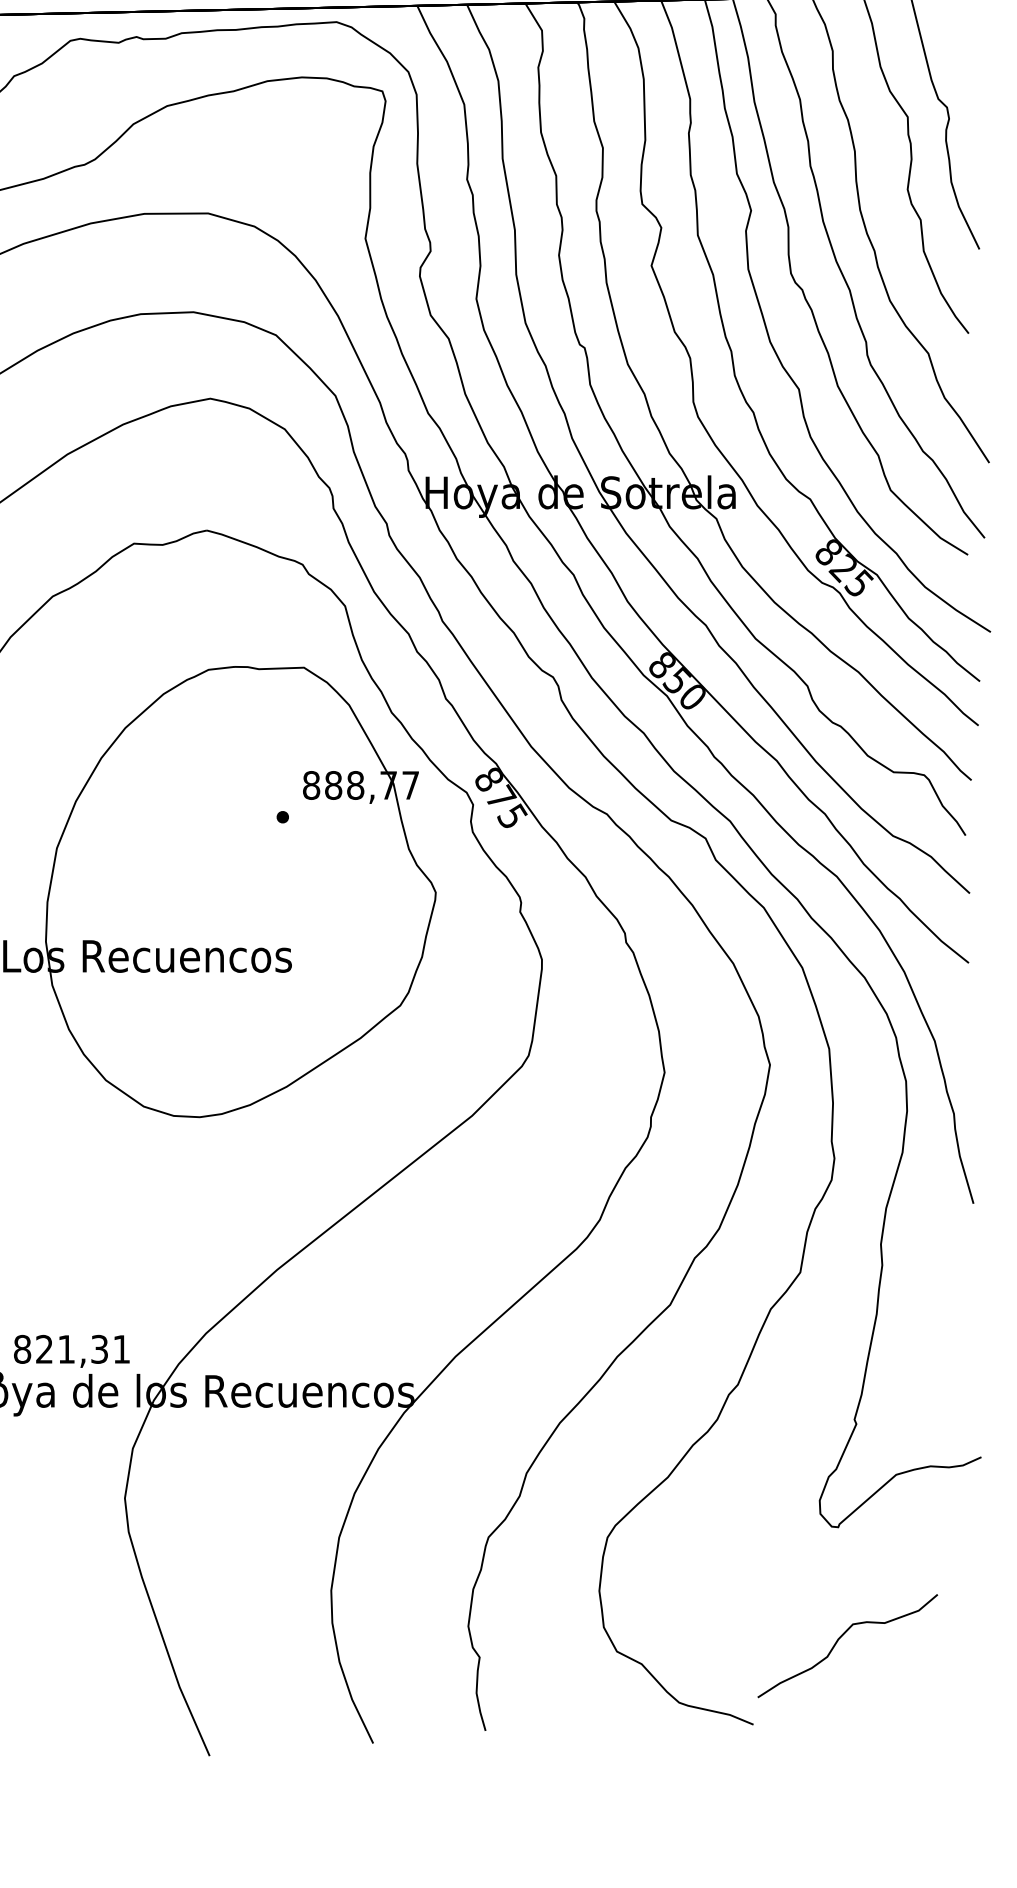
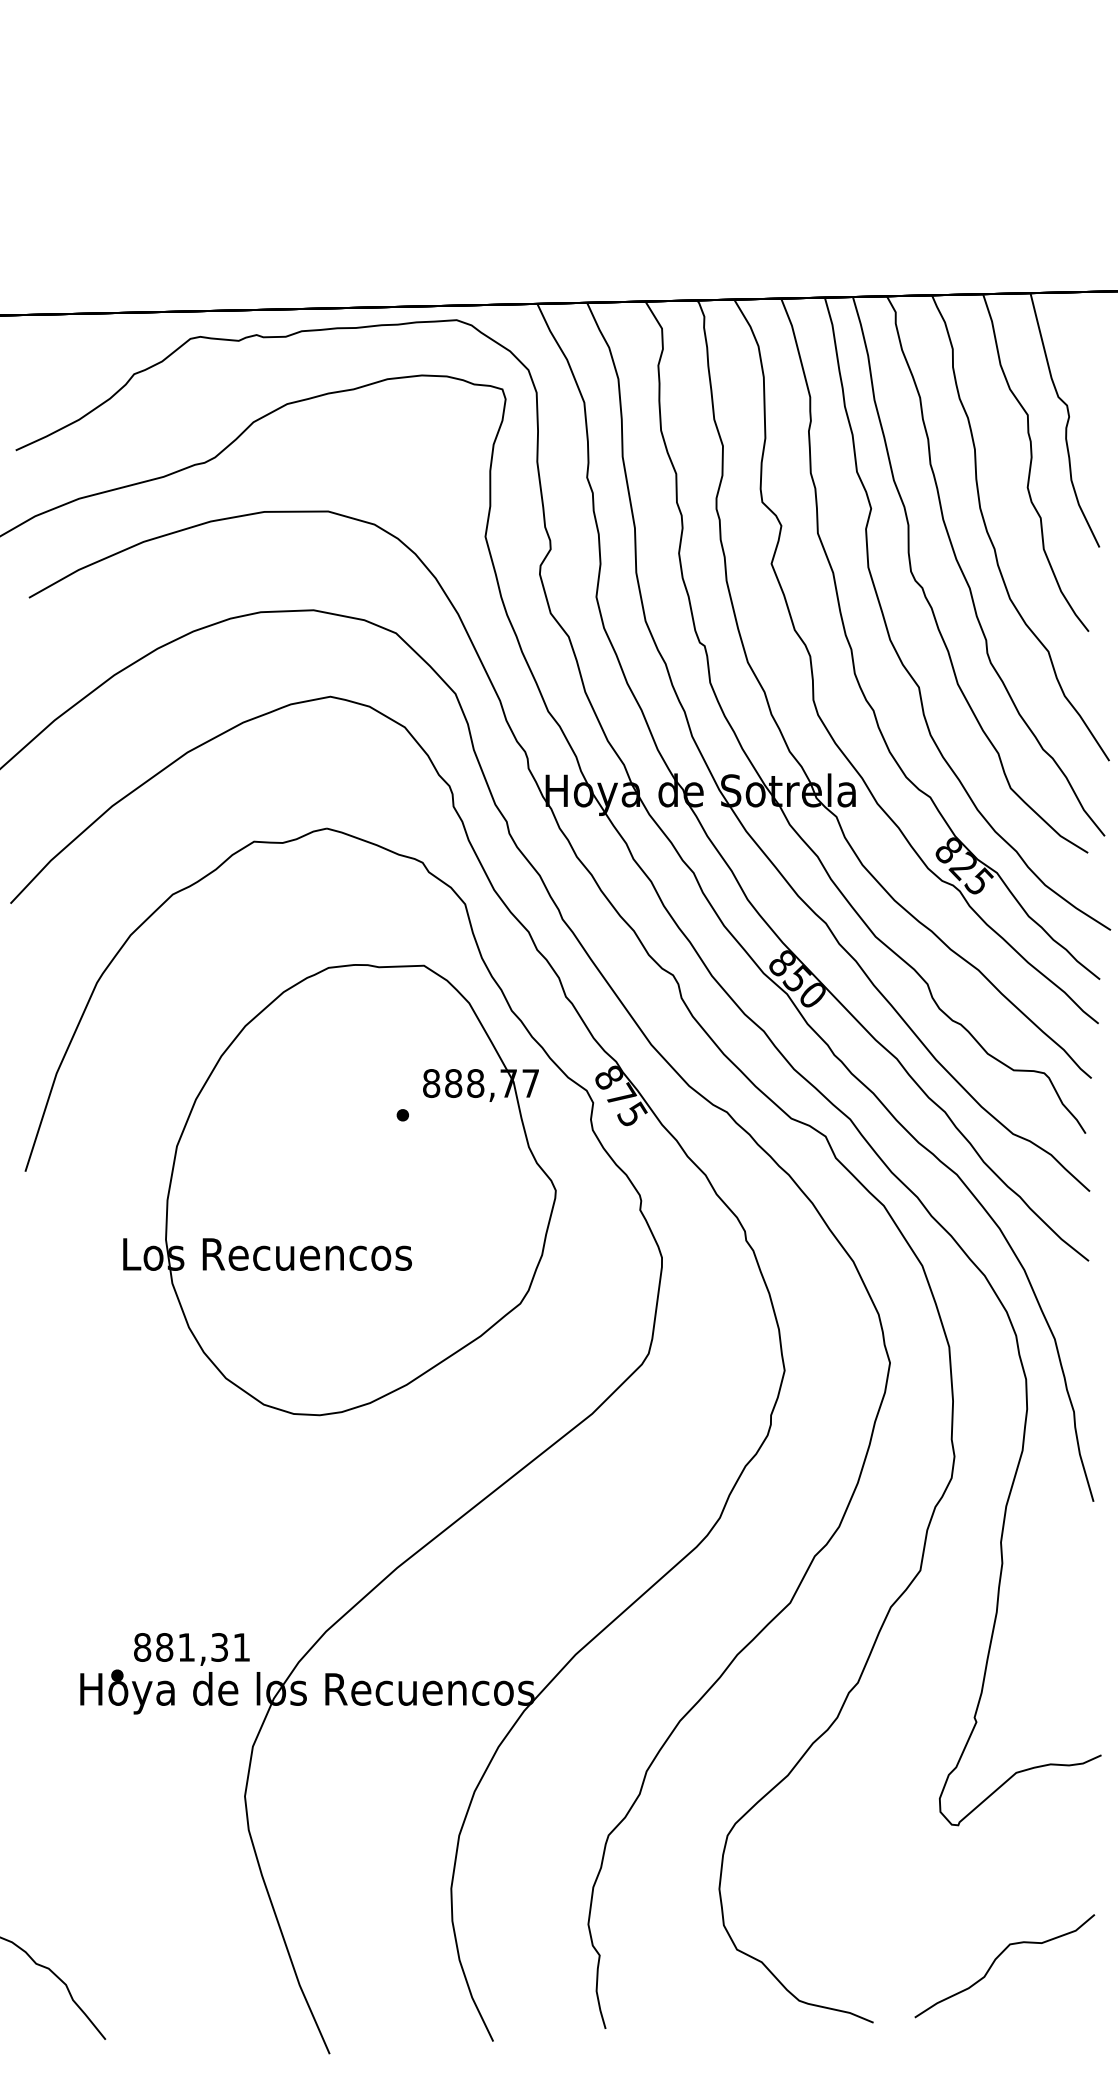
text: (44, 1349) -> (164, 1647), 821,31 -> 881,31
curve: (838, 1641) -> (995, 1961), moved

